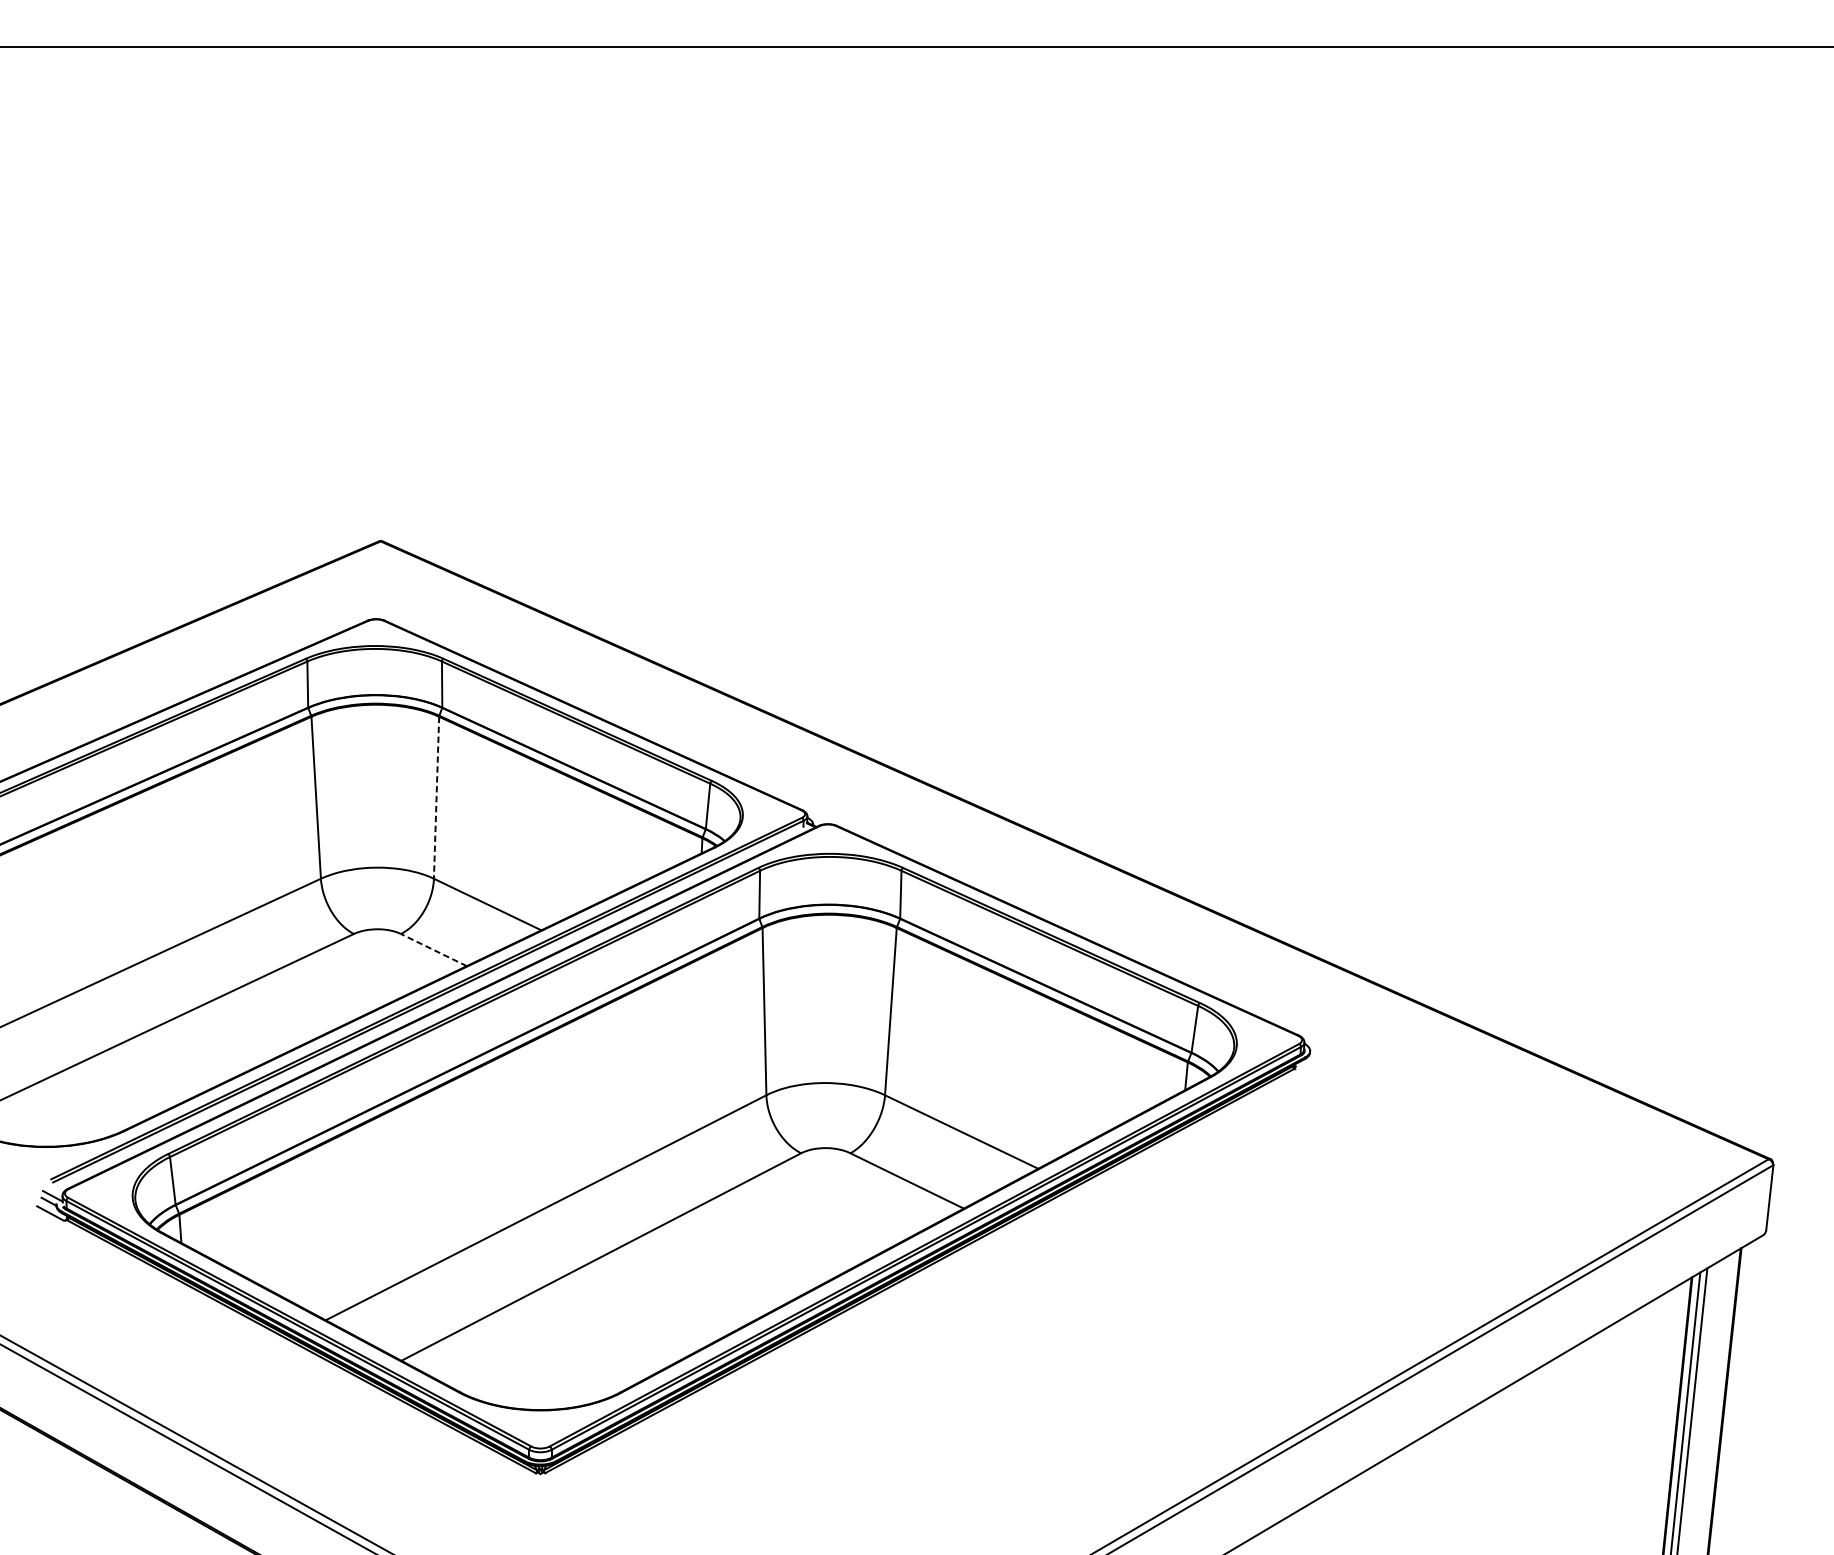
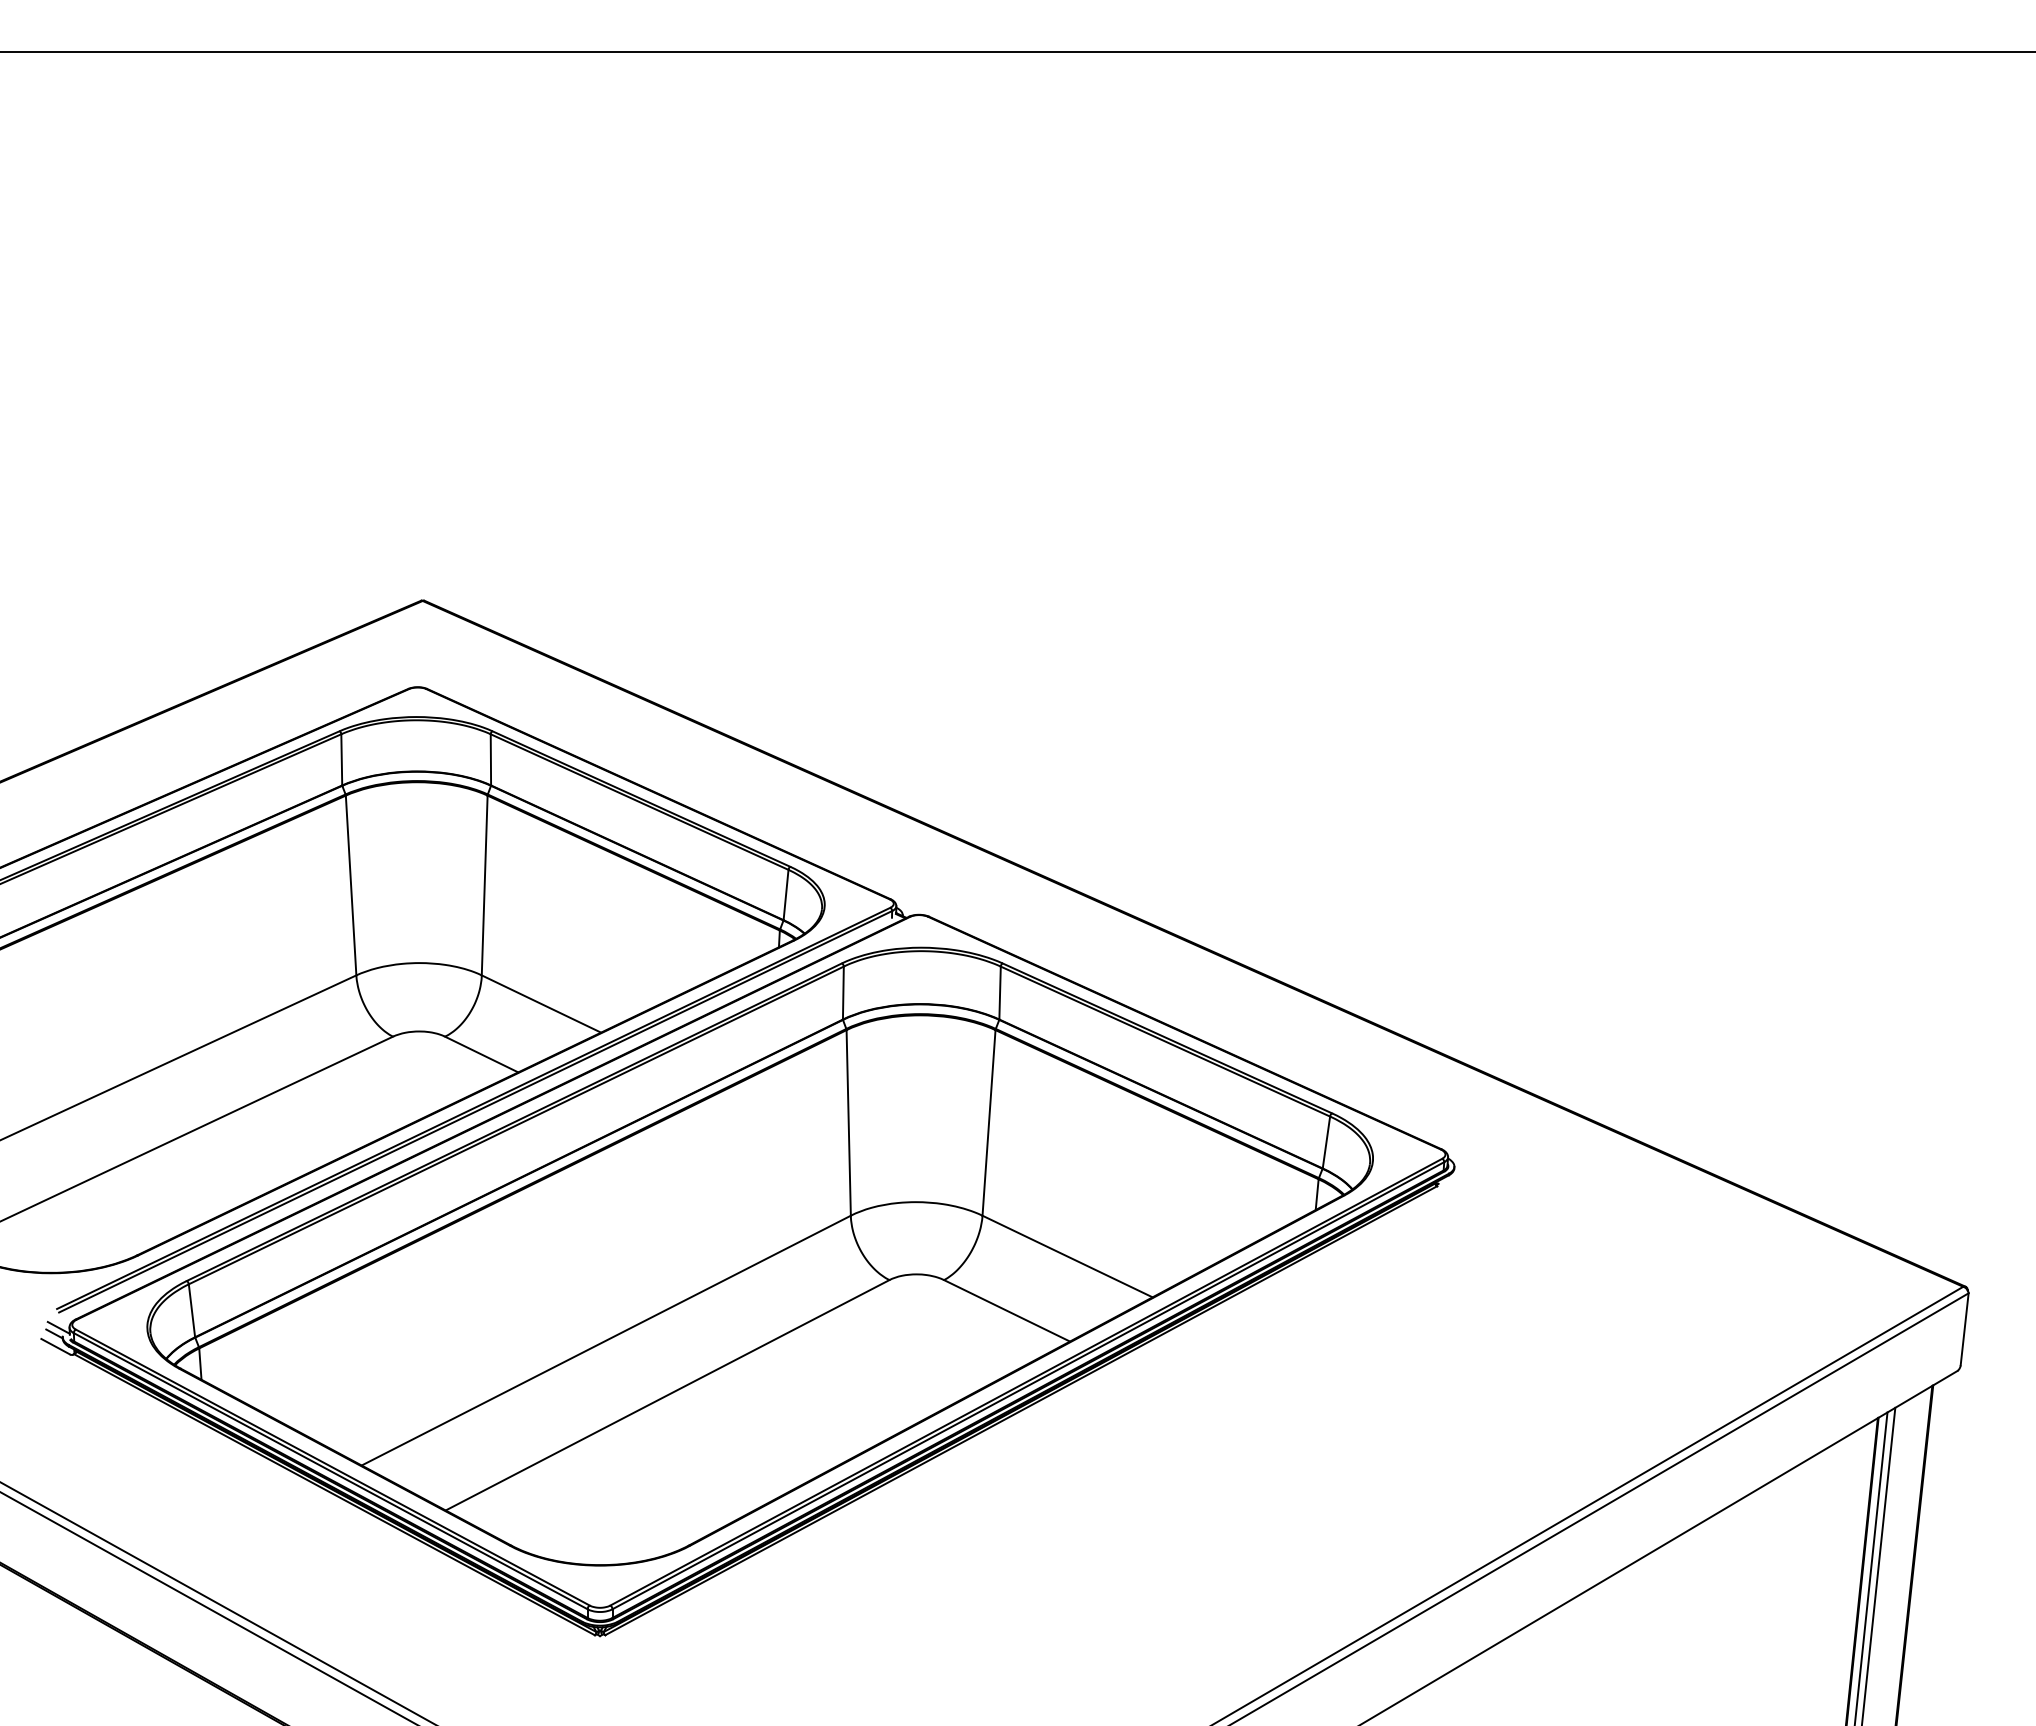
line: (436, 797) -> (484, 885), dashed -> solid
line: (433, 950) -> (481, 1054), dashed -> solid

